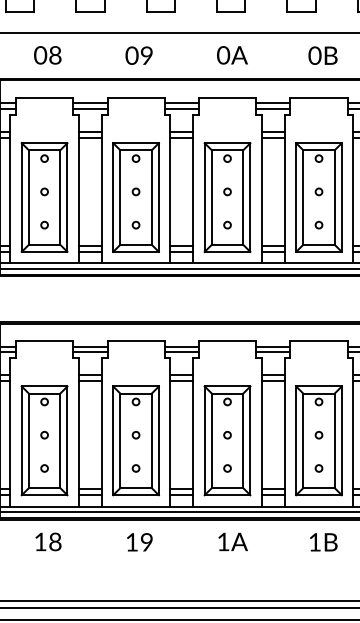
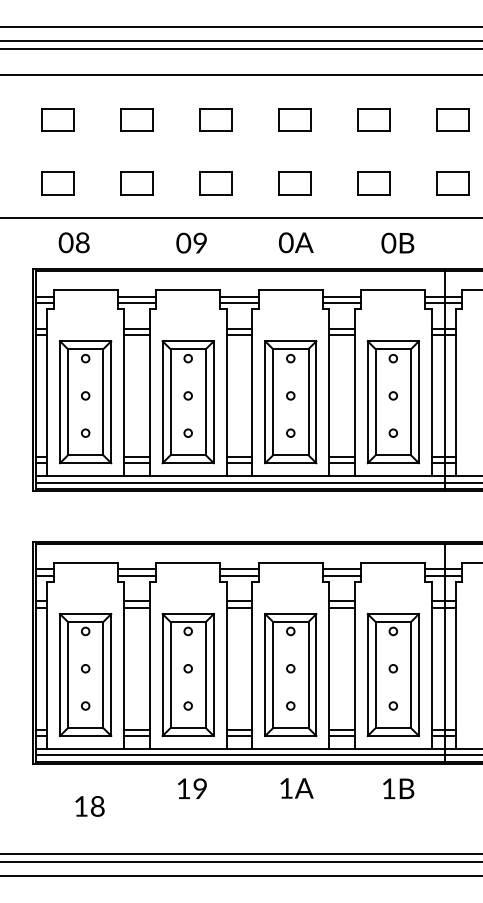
text: (47, 55) -> (73, 242), moved
text: (48, 542) -> (89, 806), moved

